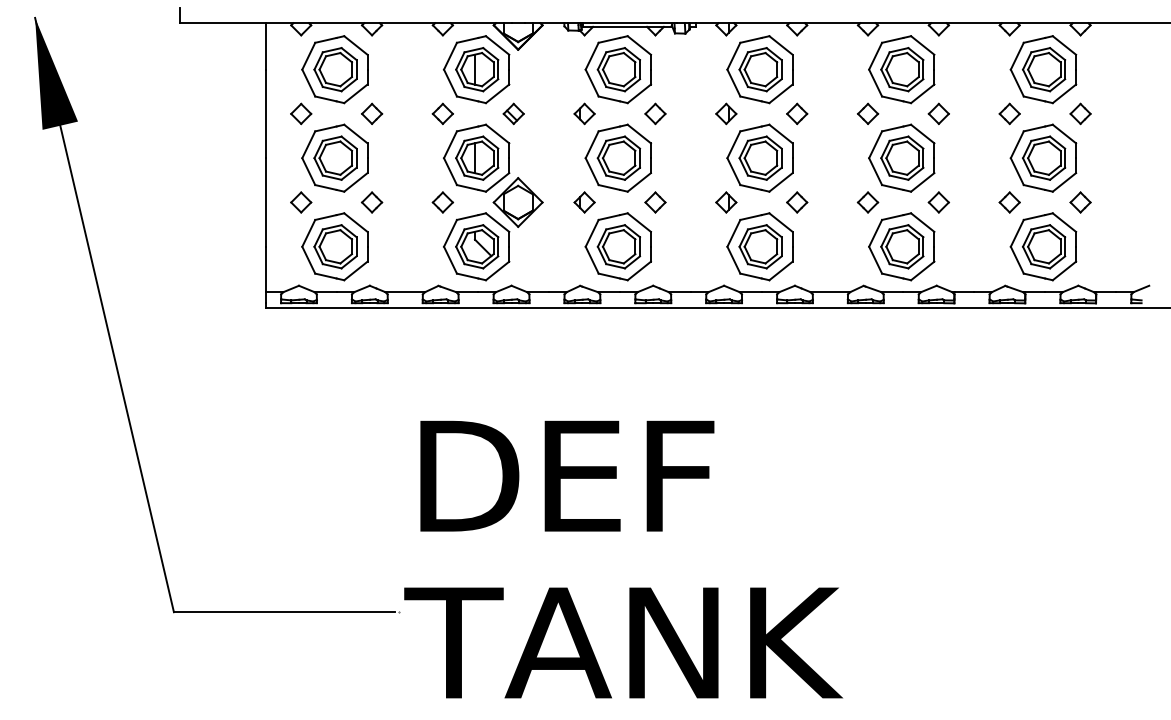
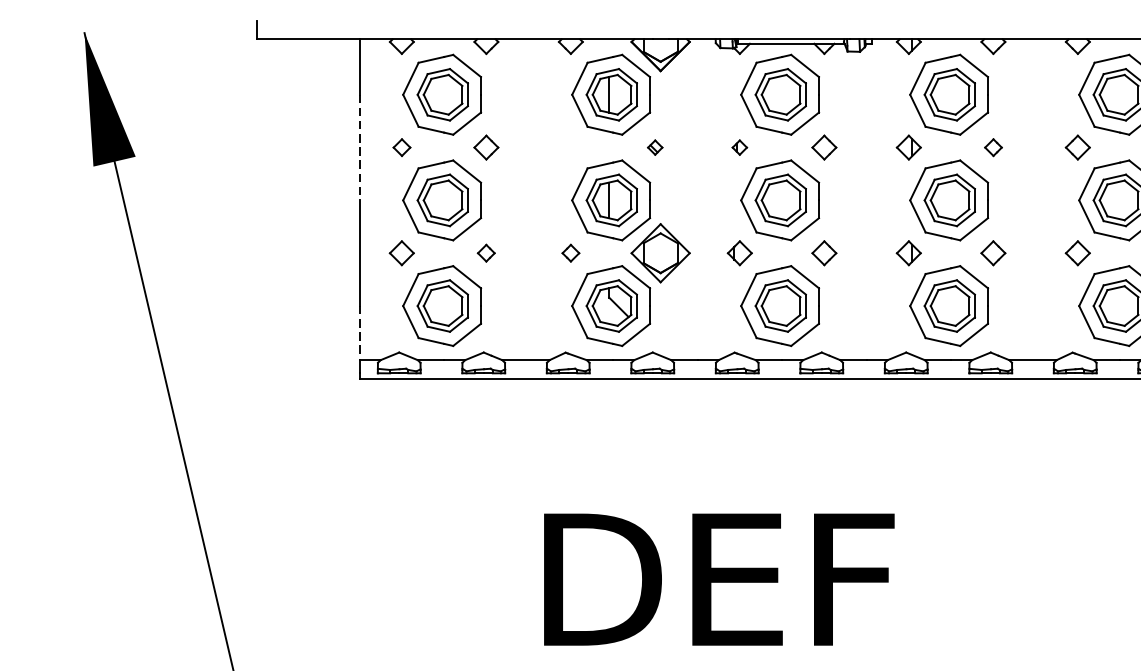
part: (301, 113) -> (402, 147), size x0.7
part: (442, 113) -> (570, 147), removed
part: (513, 113) -> (655, 147), size x0.6
part: (584, 113) -> (739, 147), size x0.6
part: (797, 113) -> (993, 147), size x0.7
line: (265, 114) -> (359, 148), solid -> dashed
part: (371, 202) -> (485, 253), size x0.7
part: (442, 202) -> (570, 253), size x0.7
line: (265, 269) -> (359, 333), solid -> dashed

